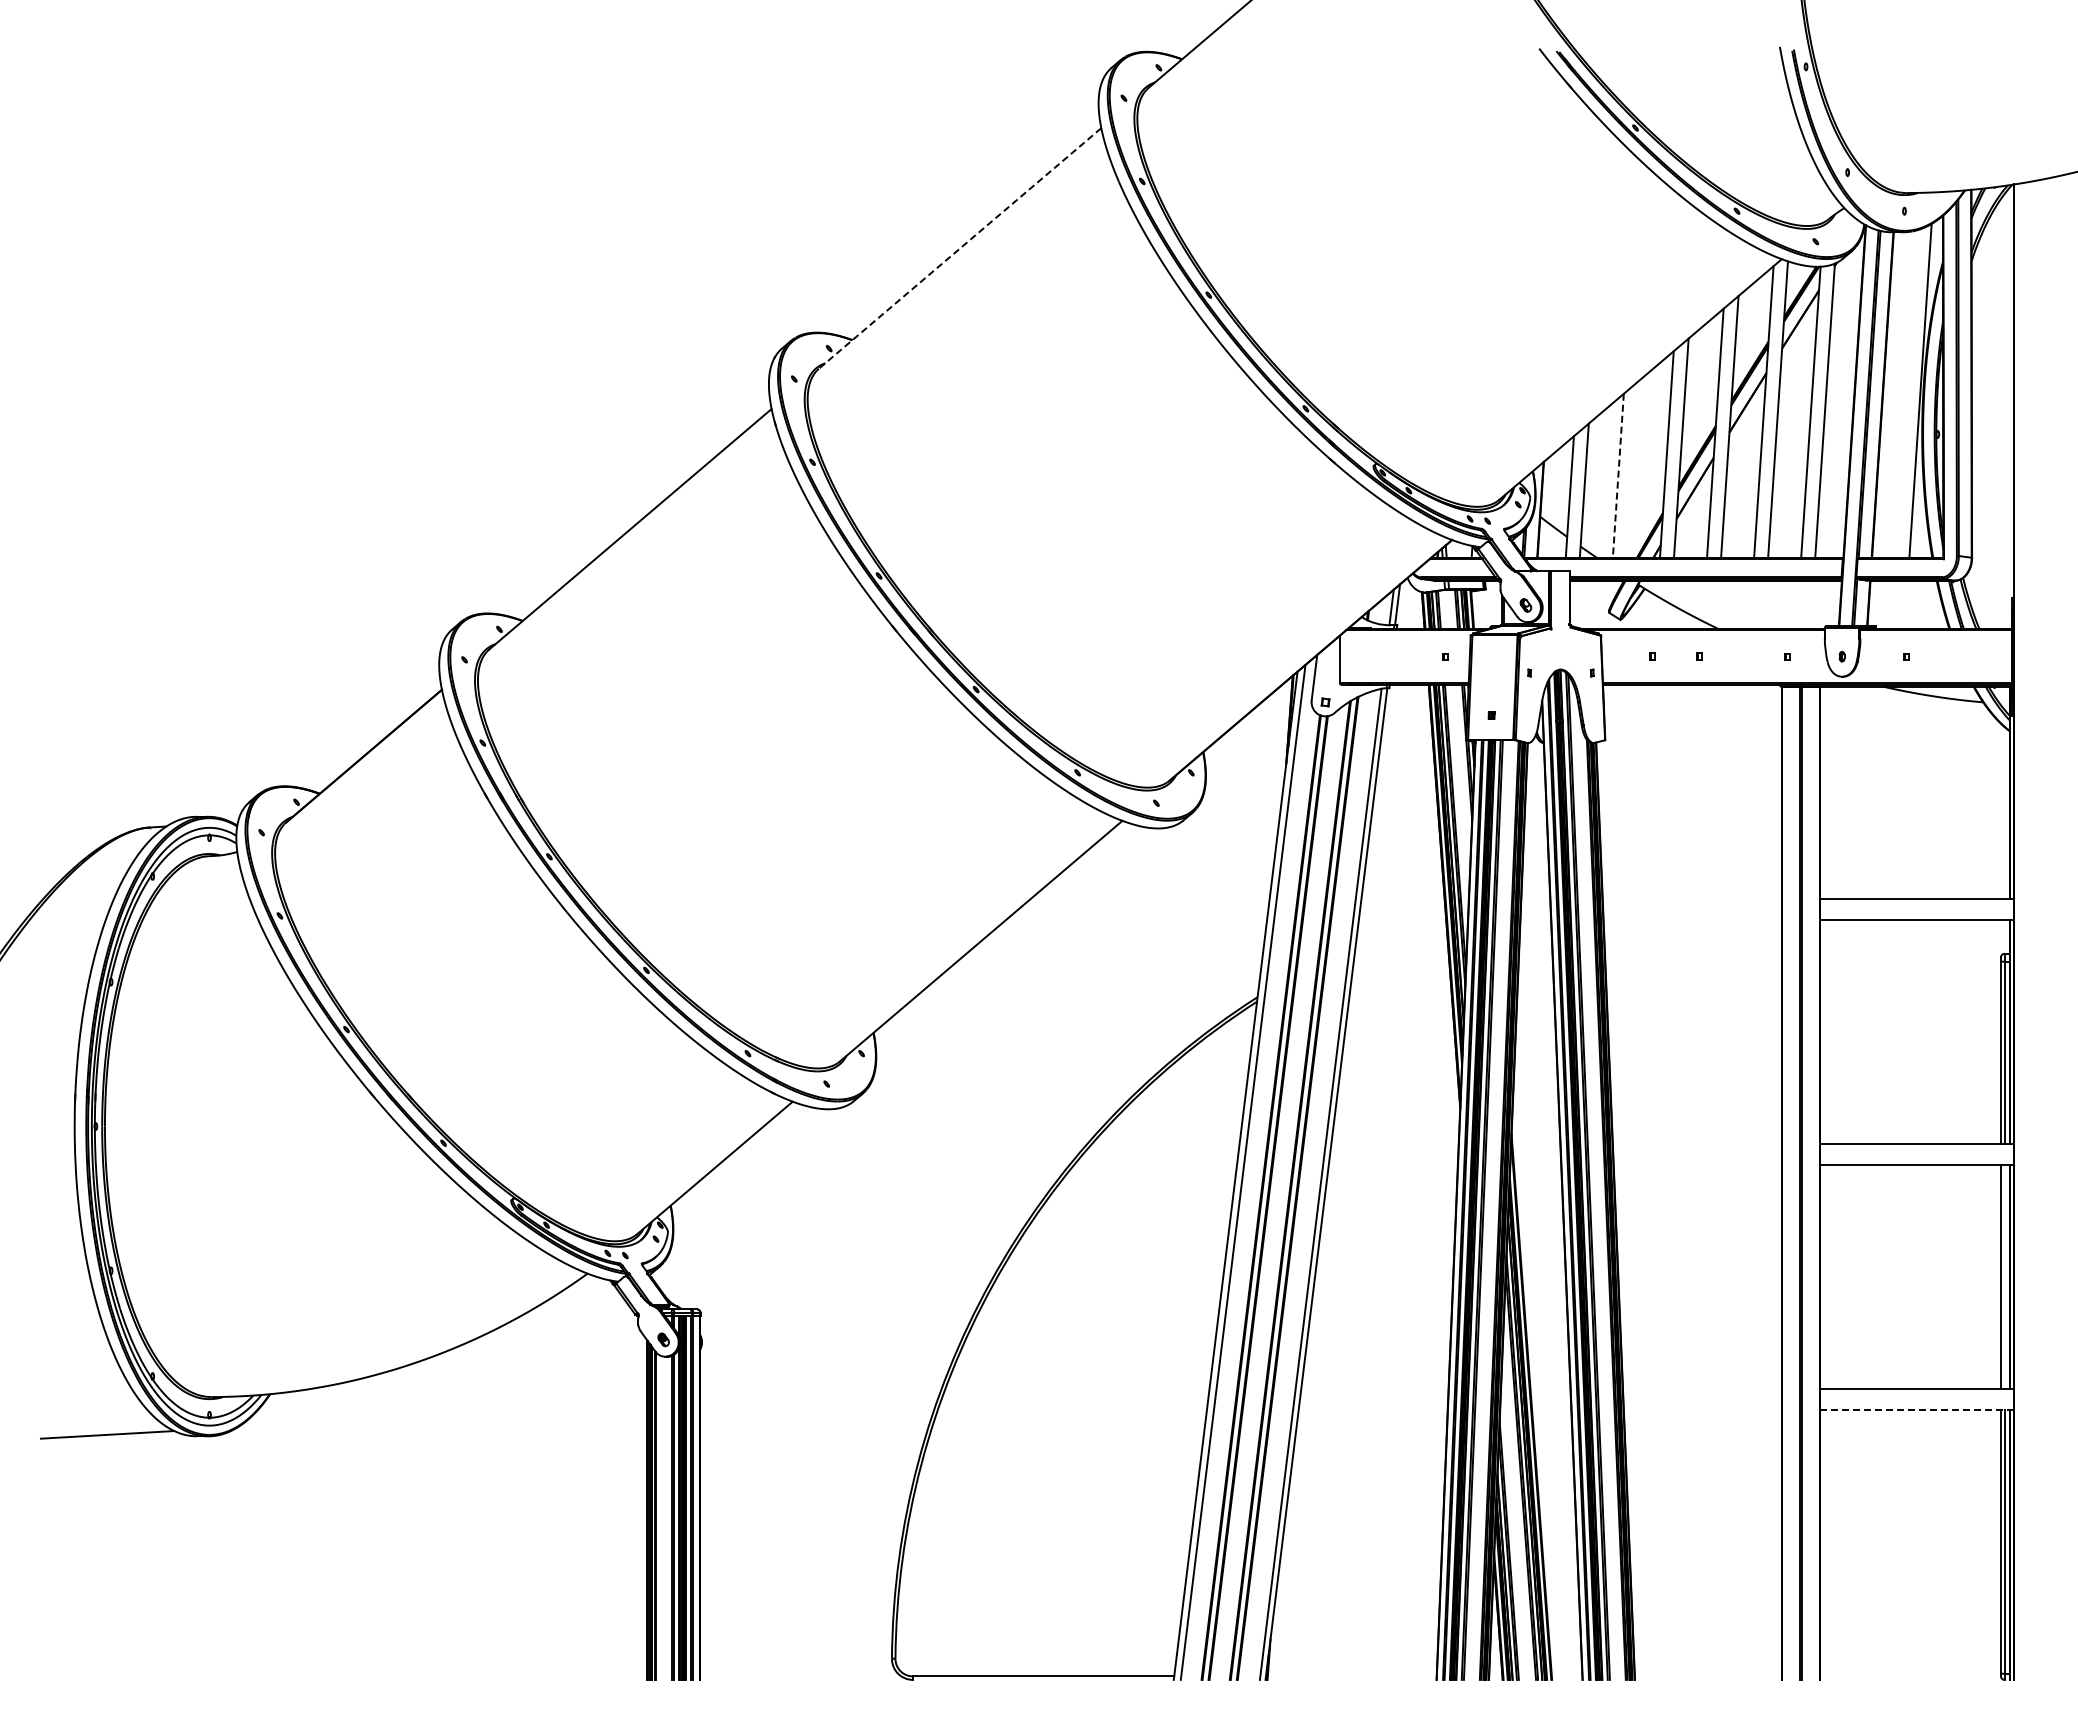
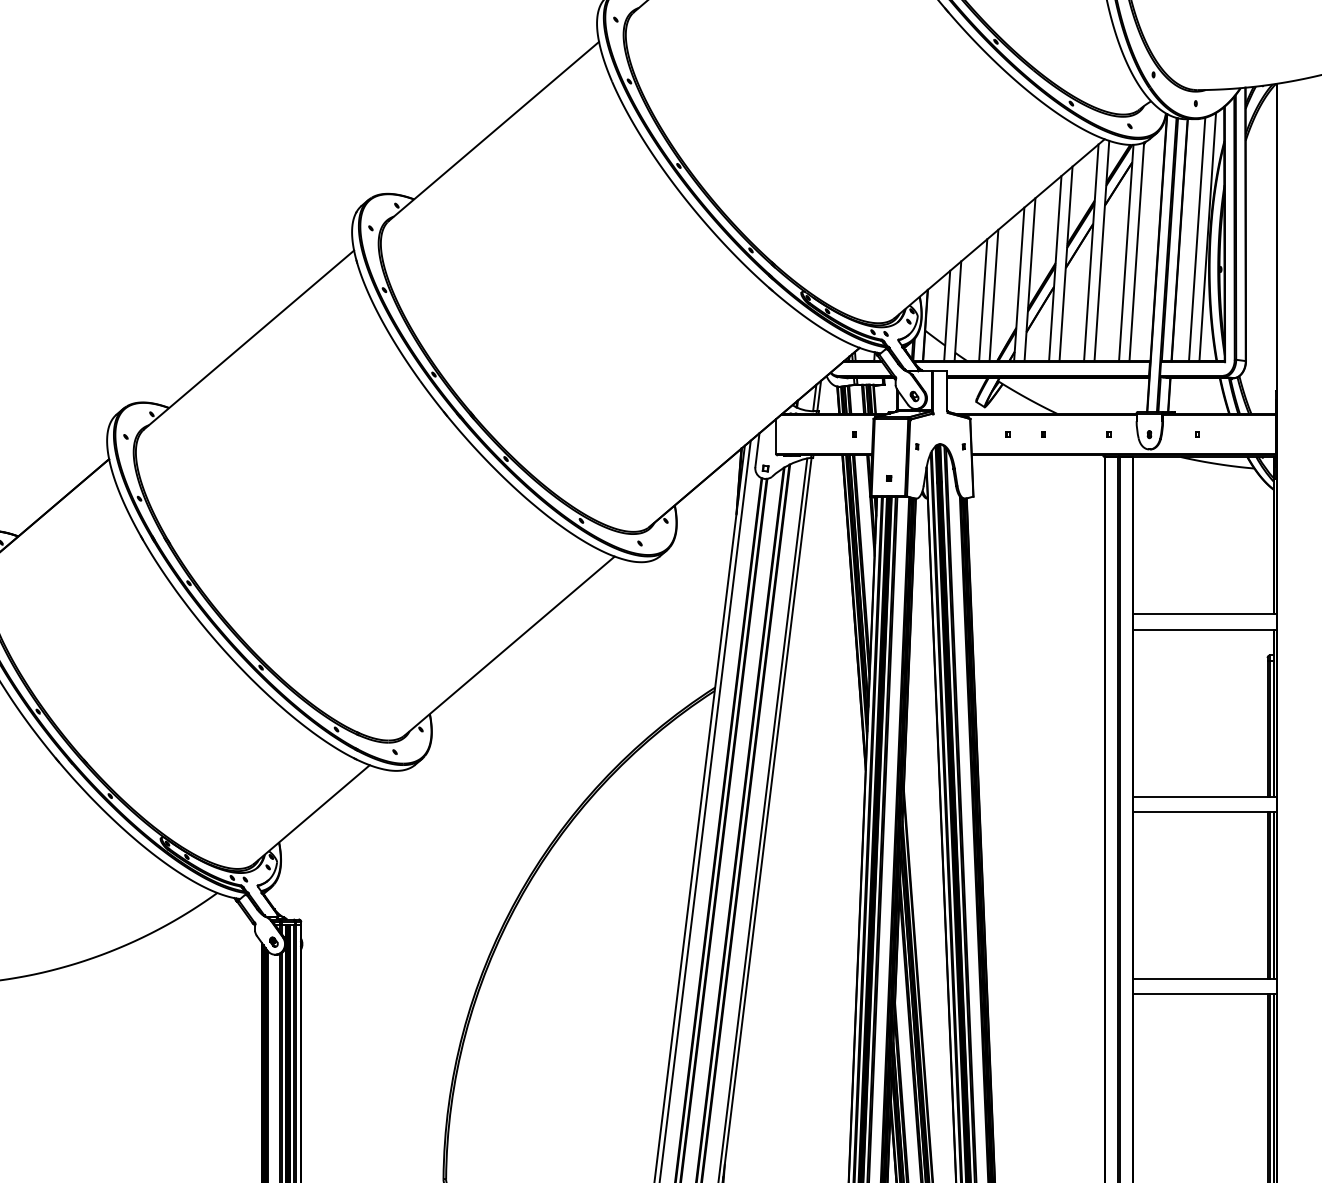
line: (959, 248) -> (493, 131), dashed -> solid
line: (1906, 394) -> (1197, 239), added
line: (1632, 469) -> (993, 295), added
line: (1618, 476) -> (983, 300), dashed -> solid
line: (2004, 1276) -> (1270, 895), added
line: (1917, 1410) -> (1205, 994), dashed -> solid

